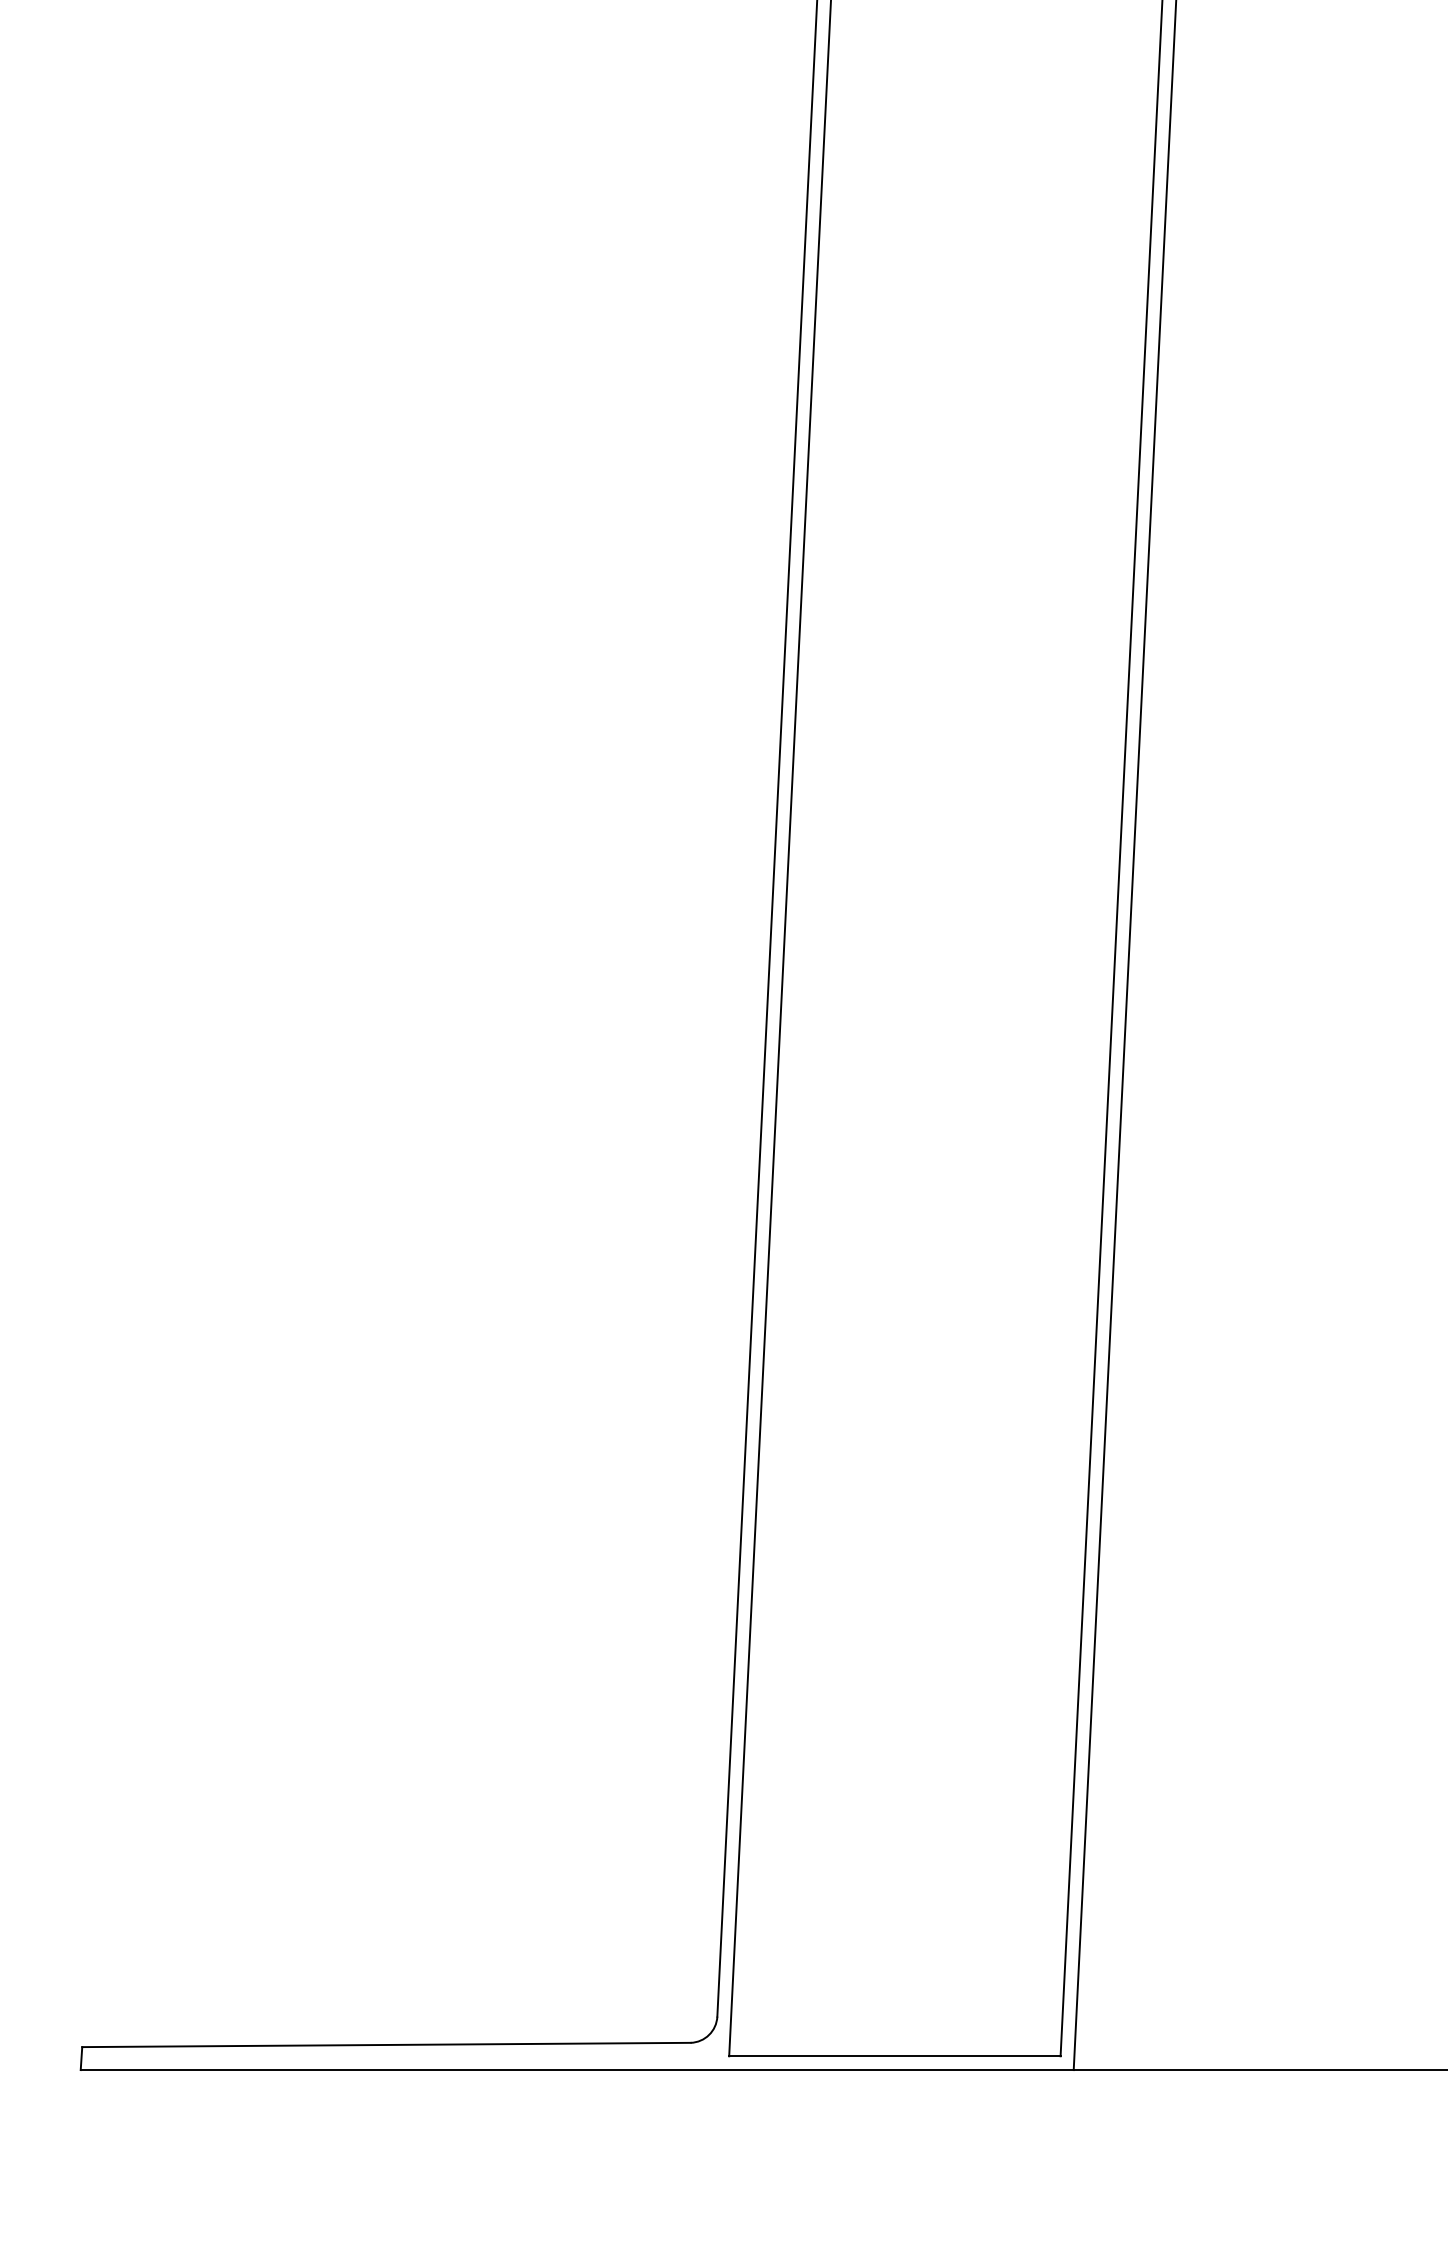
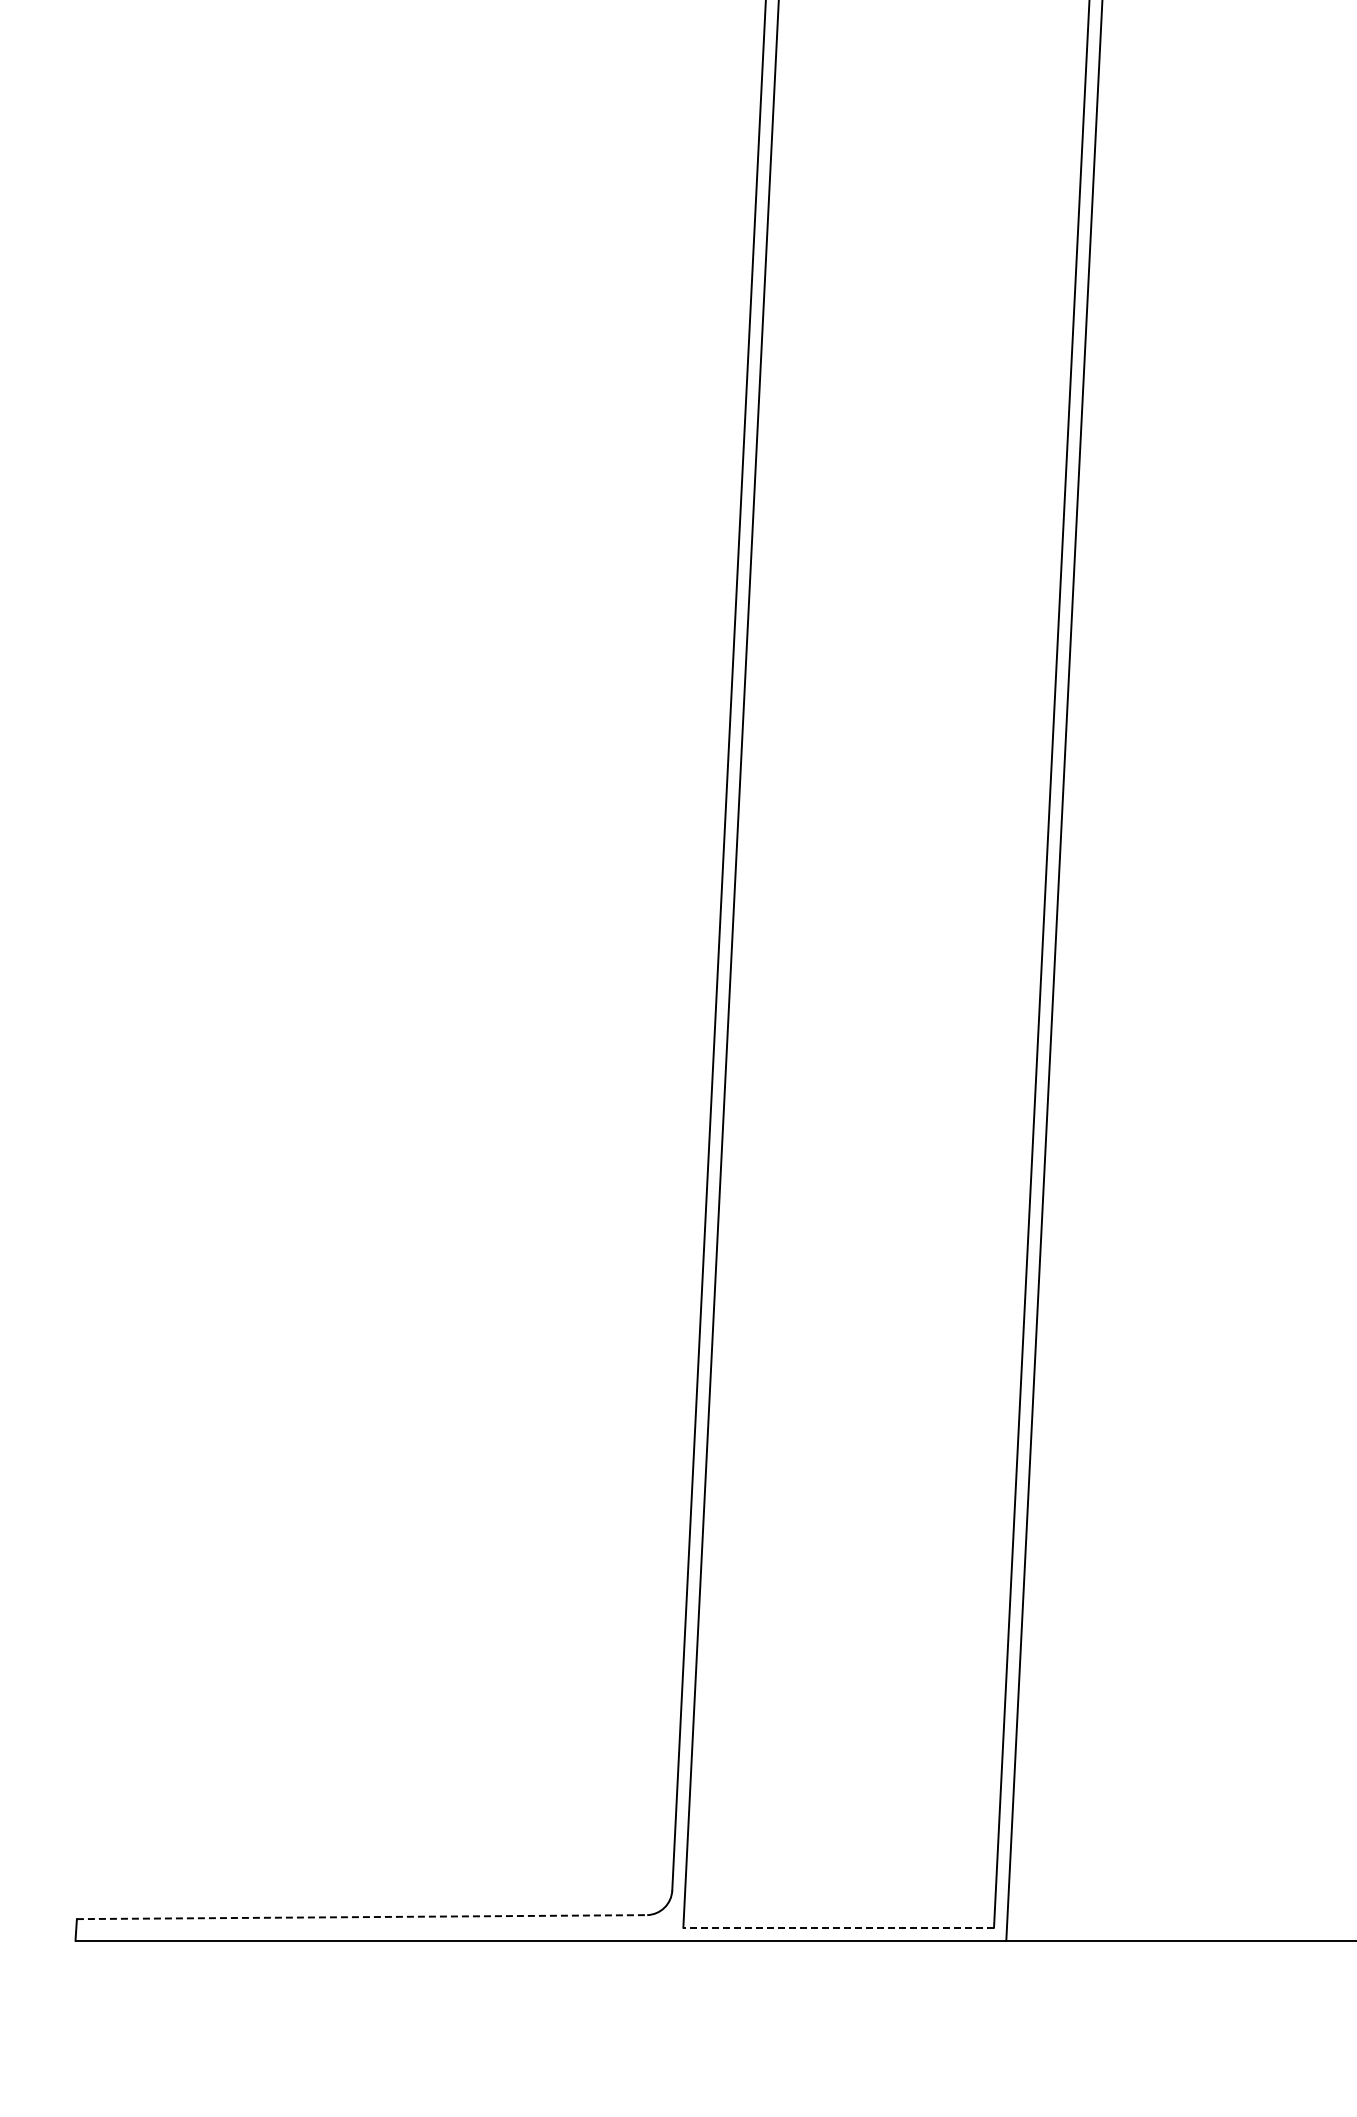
line: (386, 2045) -> (362, 1917), solid -> dashed
line: (894, 2056) -> (838, 1927), solid -> dashed

